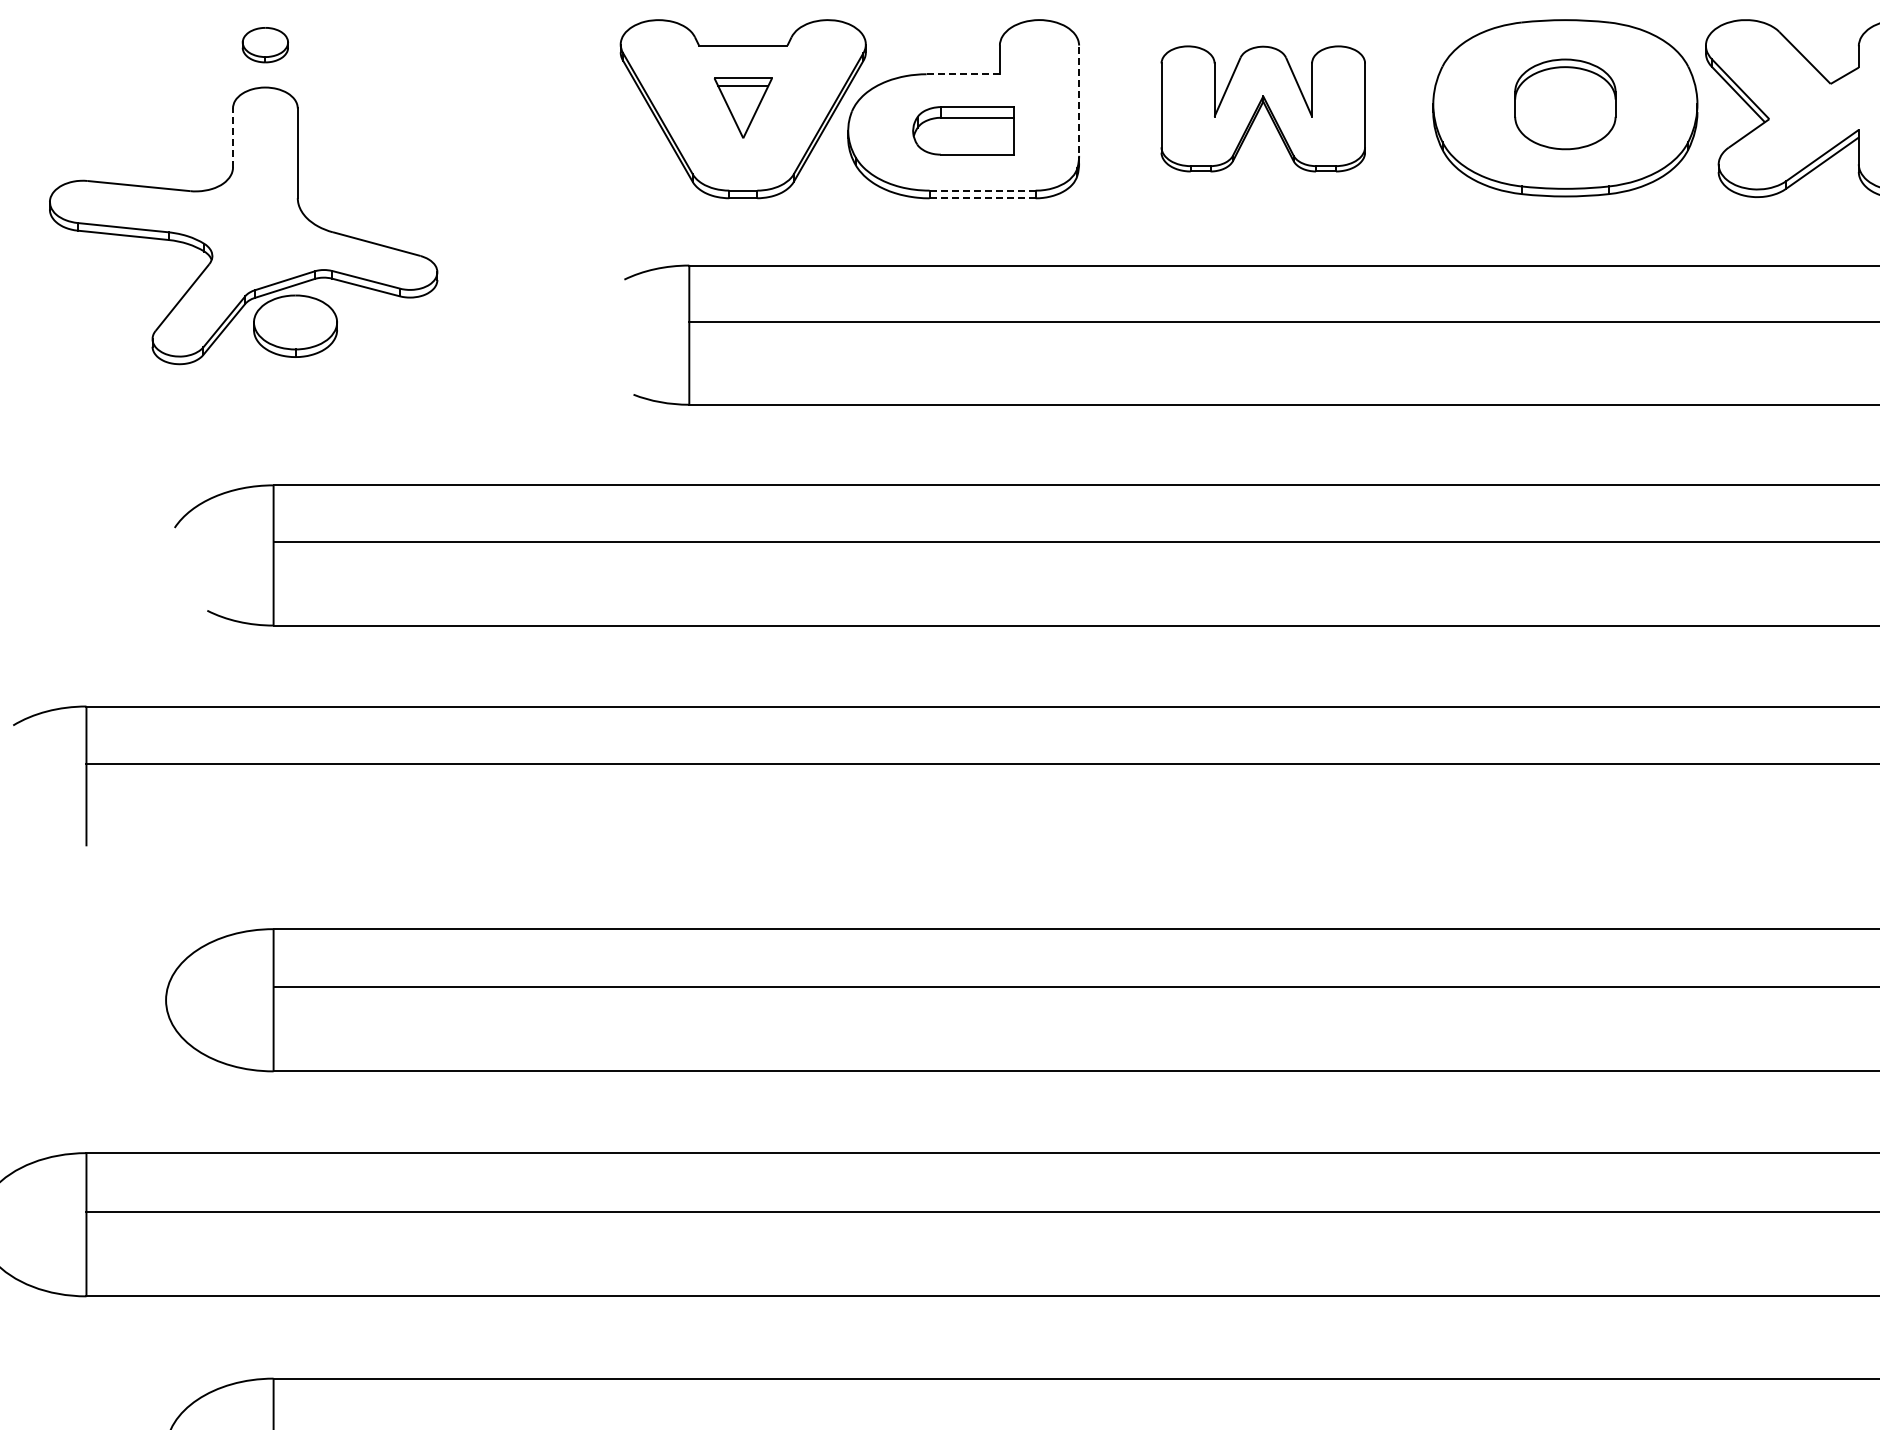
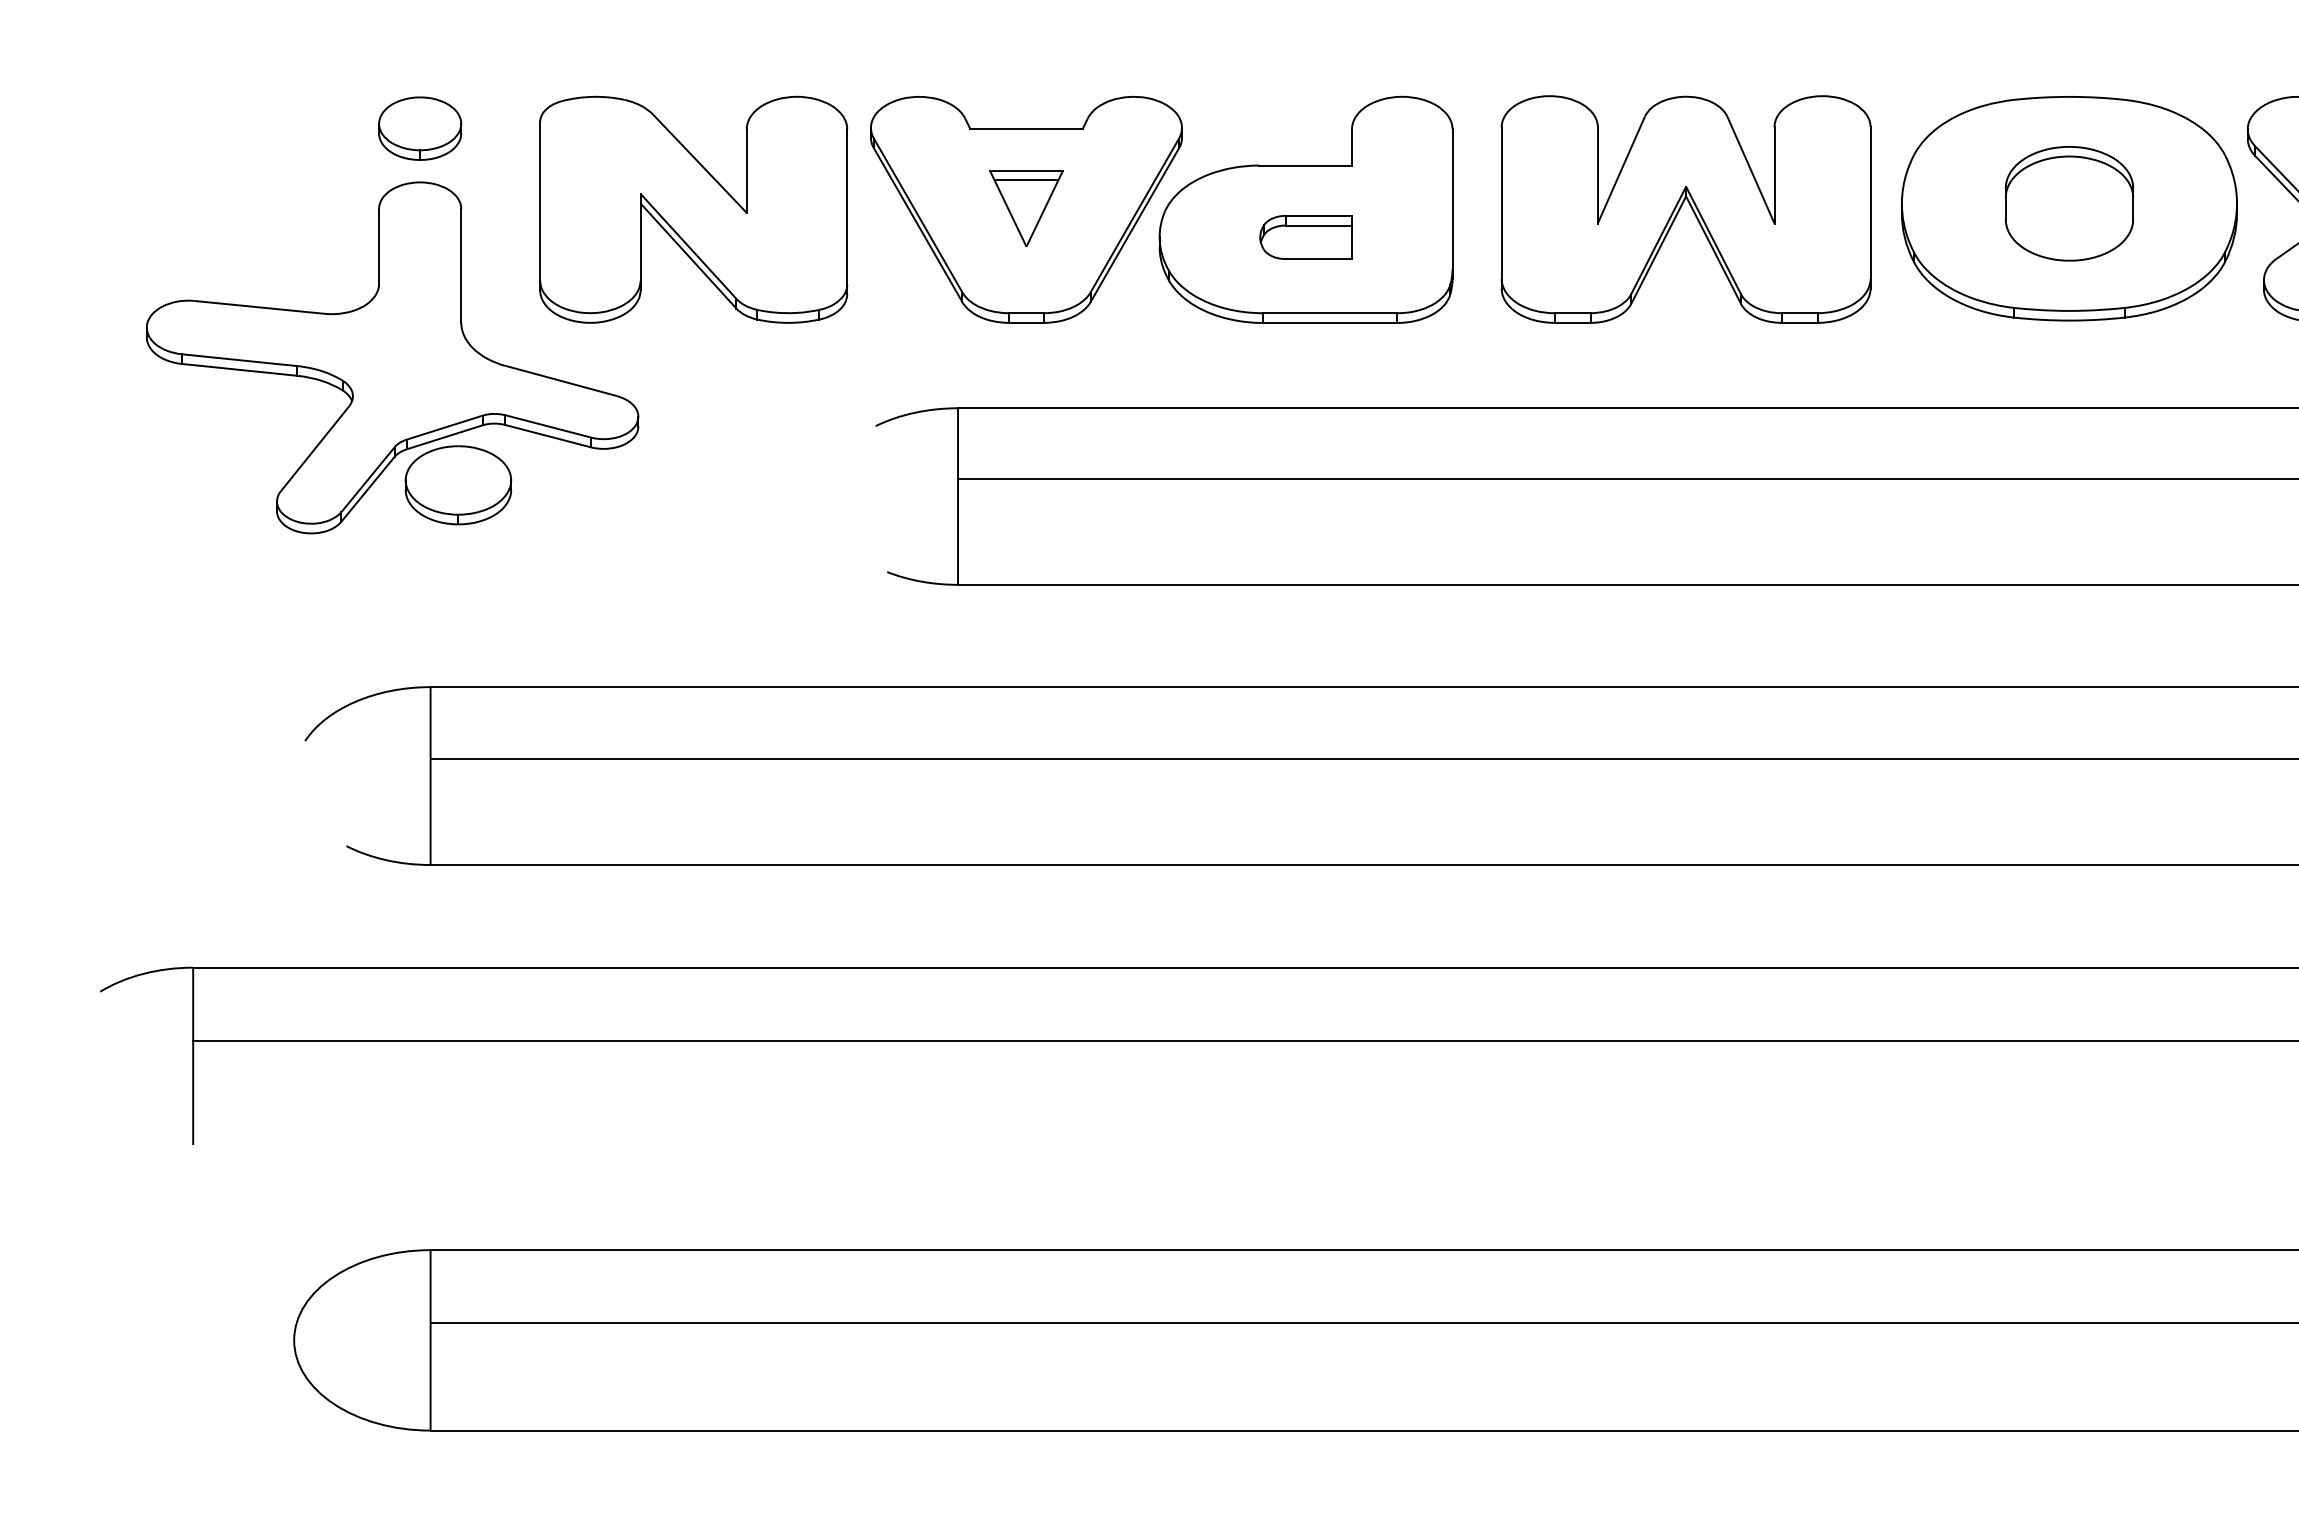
part: (265, 44) -> (420, 127), size x1.43
line: (963, 74) -> (1305, 165), dashed -> solid
line: (1079, 104) -> (1453, 203), dashed -> solid
part: (1263, 108) -> (1686, 208), size x1.43
part: (480, 109) -> (693, 210), added
part: (963, 130) -> (1305, 236), size x0.71
line: (233, 138) -> (379, 247), dashed -> solid
line: (983, 190) -> (1331, 313), dashed -> solid
line: (982, 198) -> (1329, 323), dashed -> solid

